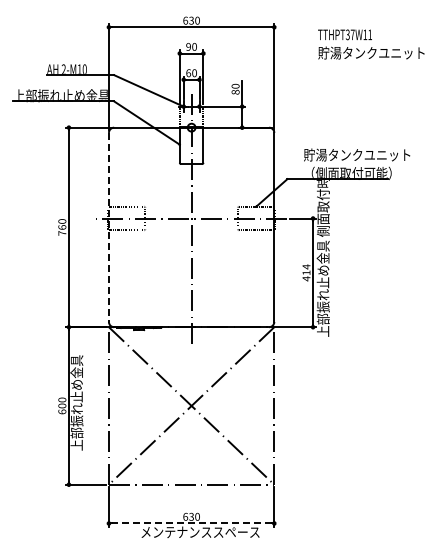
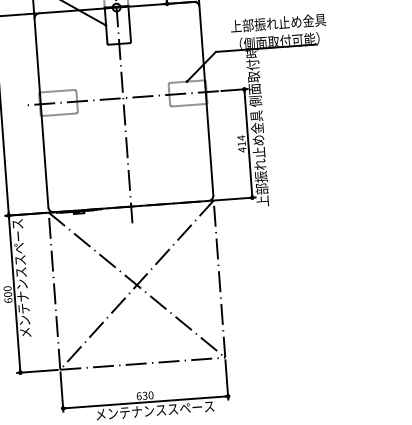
text: (357, 154) -> (284, 22), 貯湯タンクユニット -> 上部振れ止め金具
line: (108, 227) -> (41, 113), dashed -> solid
text: (76, 390) -> (21, 278), 上部振れ止め金具 -> メンテナンススペース
line: (191, 523) -> (145, 402), dashed -> solid

